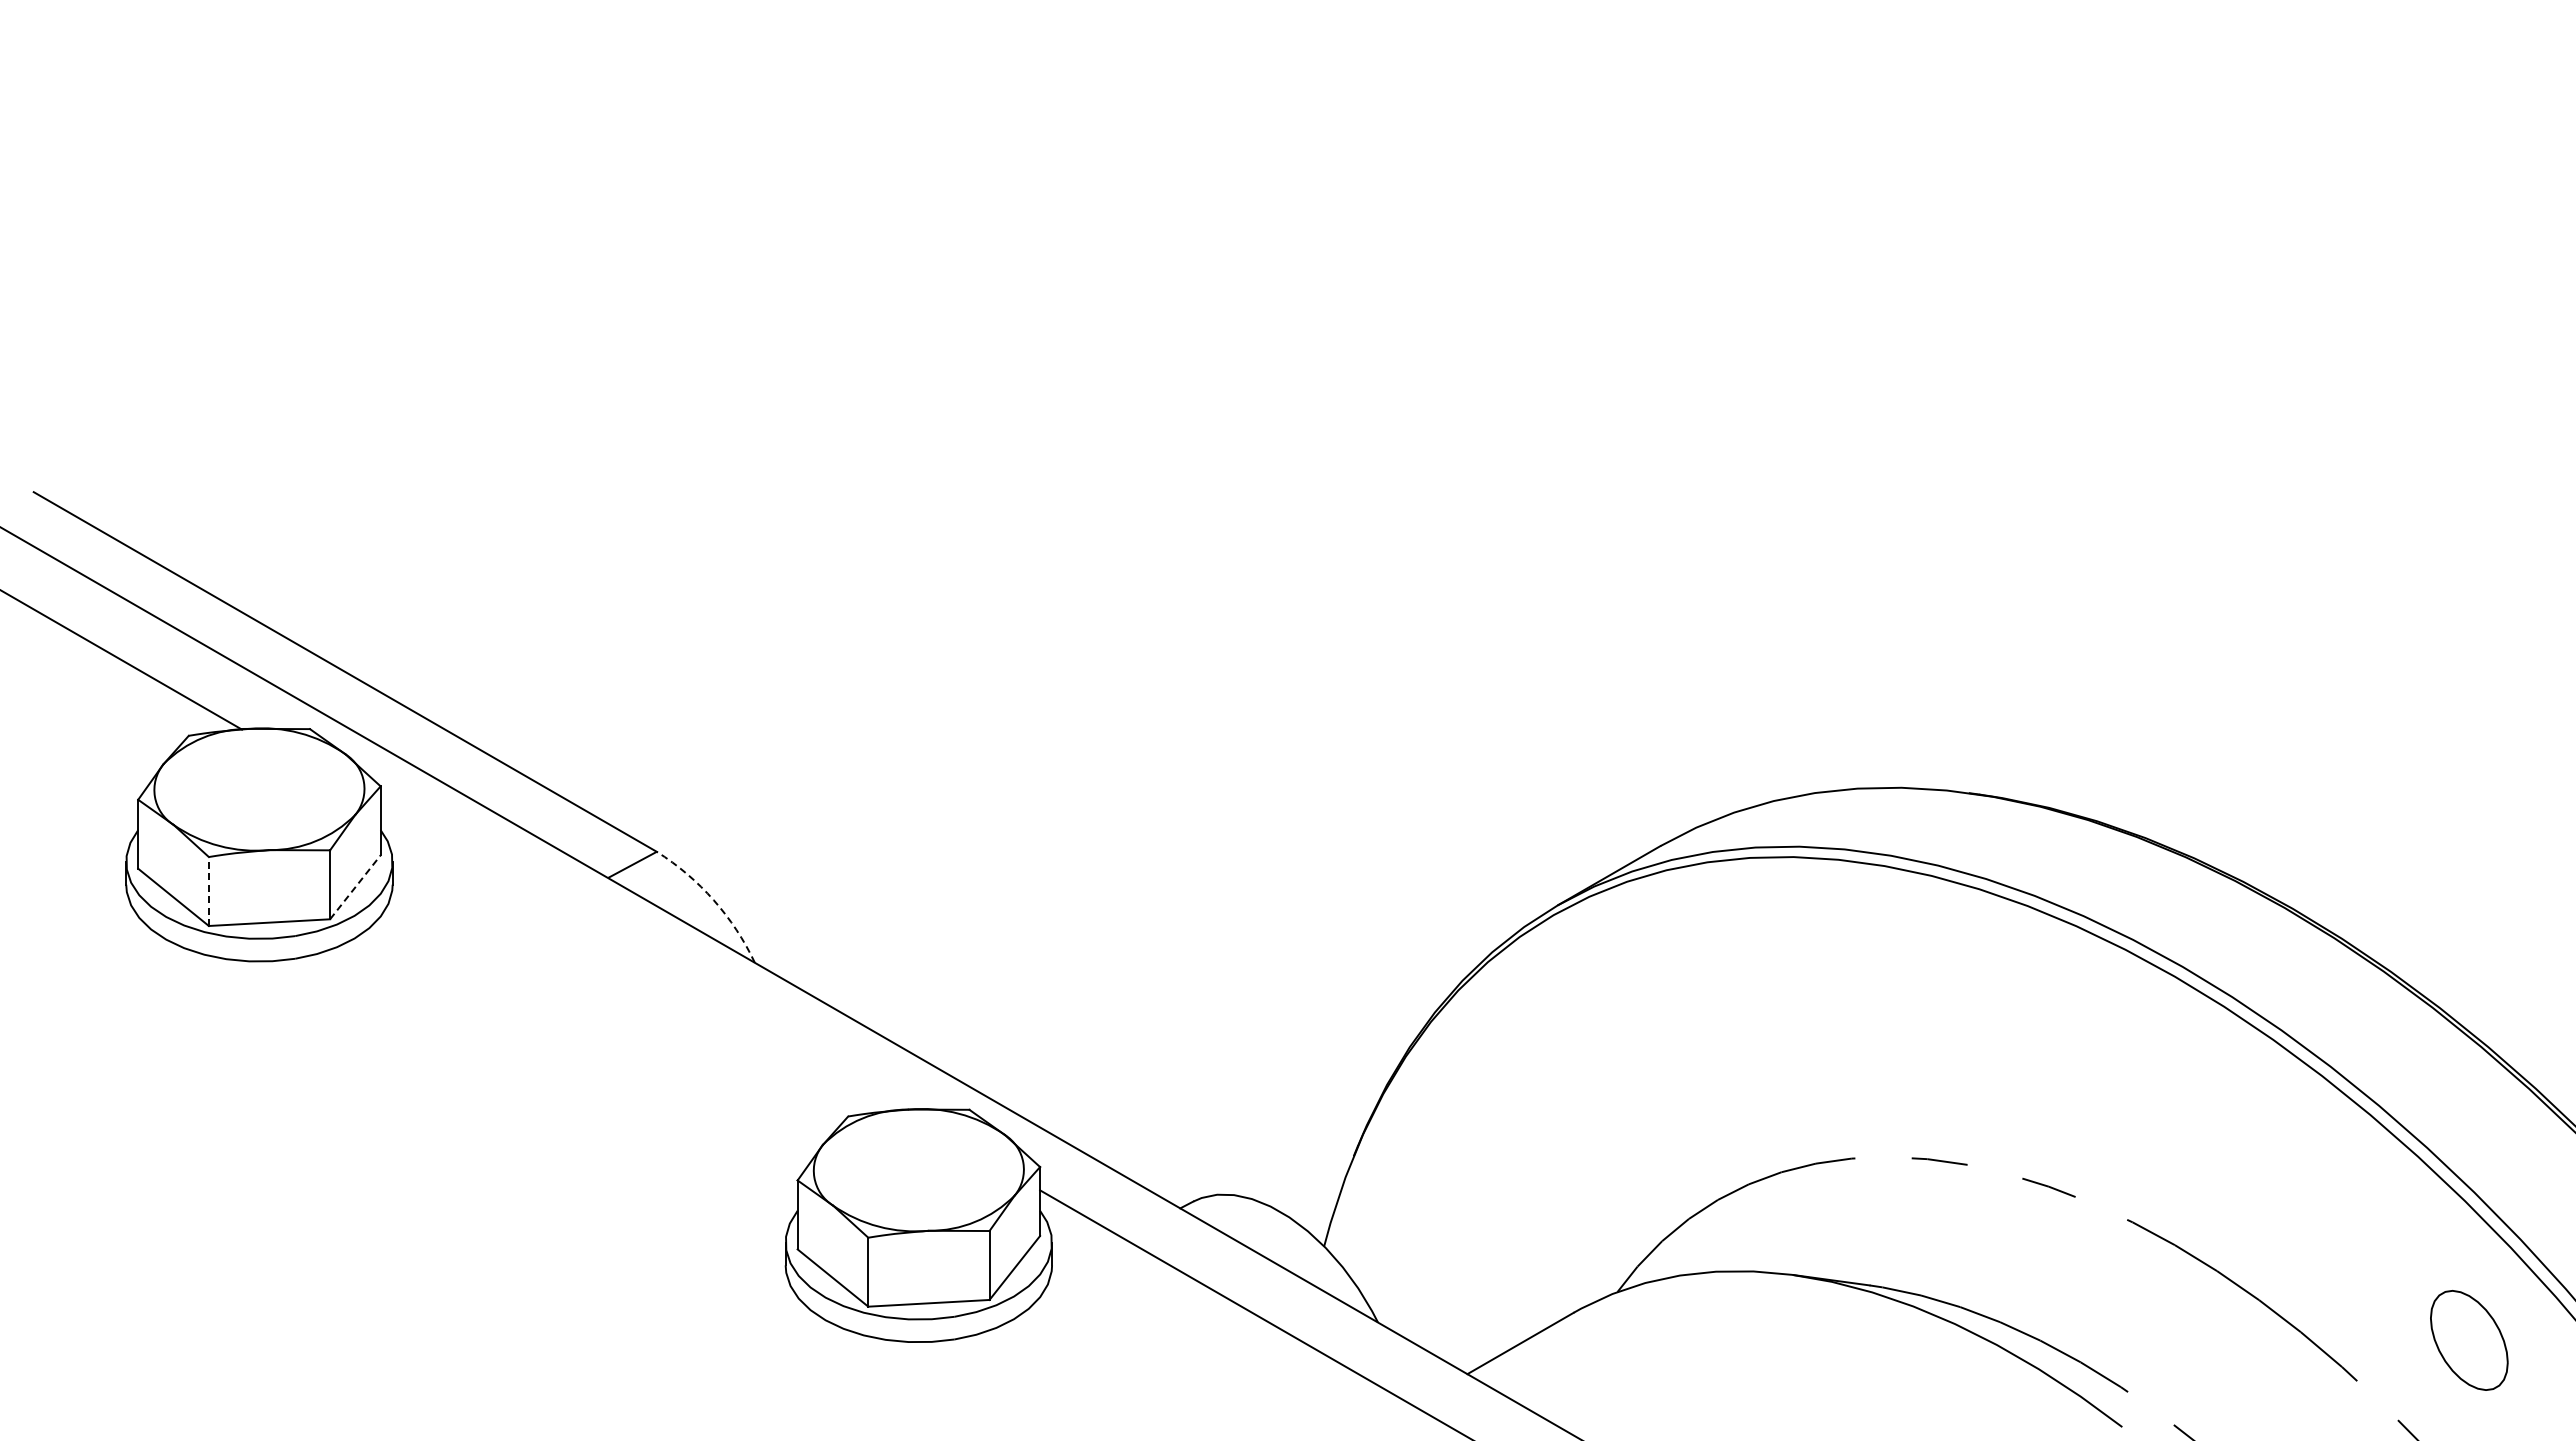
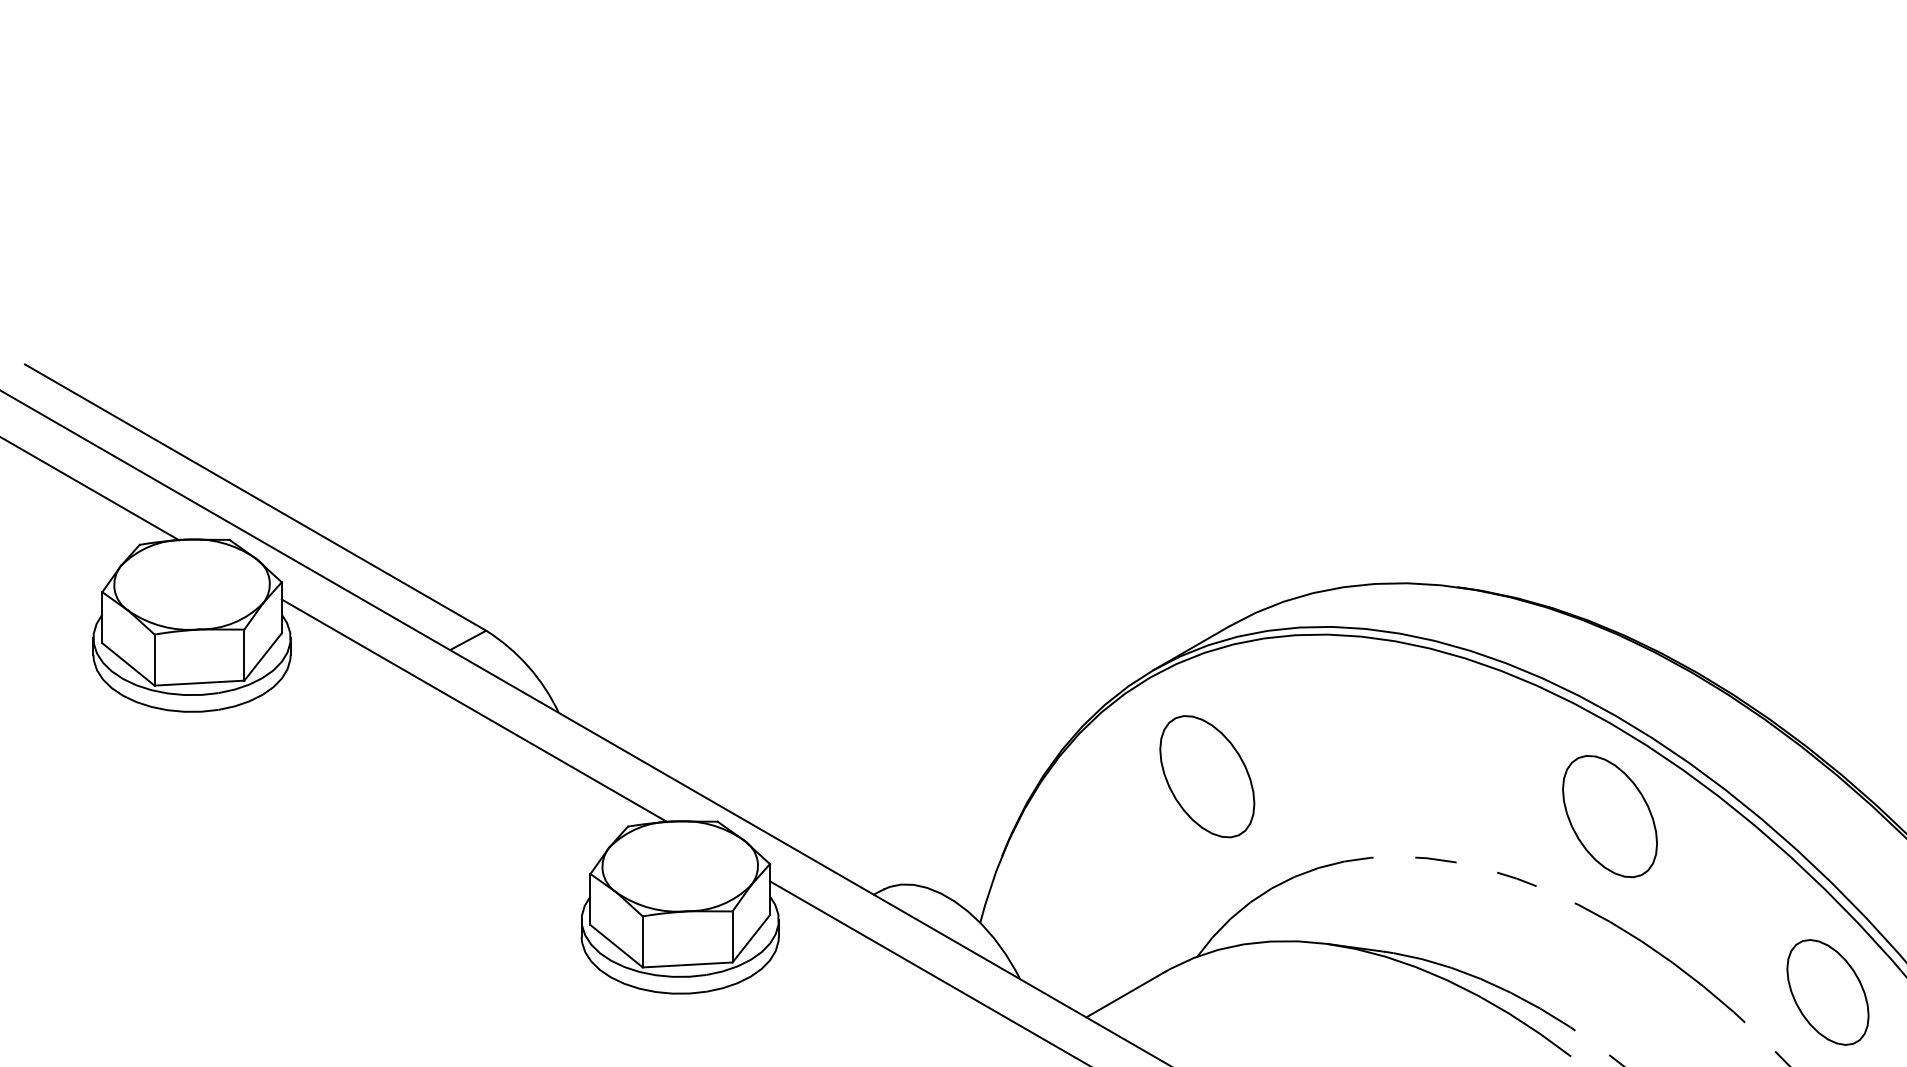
line: (355, 887) -> (263, 657), dashed -> solid
line: (208, 891) -> (154, 660), dashed -> solid
arc: (713, 900) -> (528, 666), dashed -> solid
line: (640, 959) -> (474, 710), added
part: (1630, 1048) -> (1207, 776), added
part: (2174, 1102) -> (1609, 816), added
part: (2469, 1340) -> (1828, 992), size x1.43

